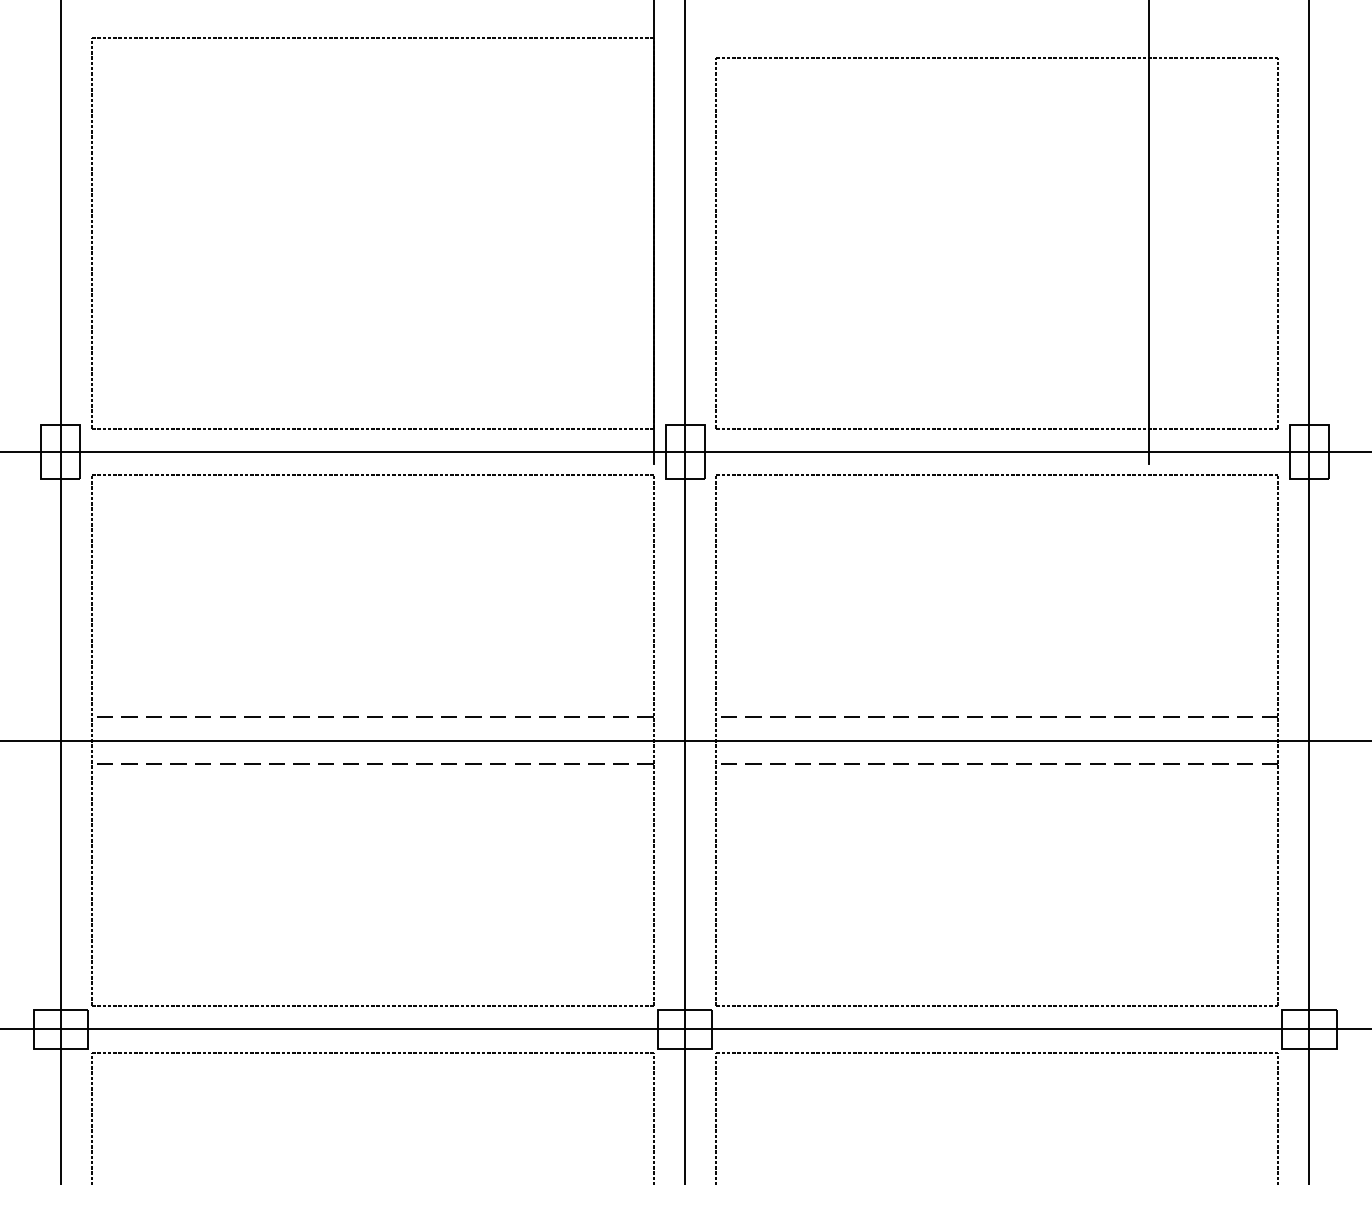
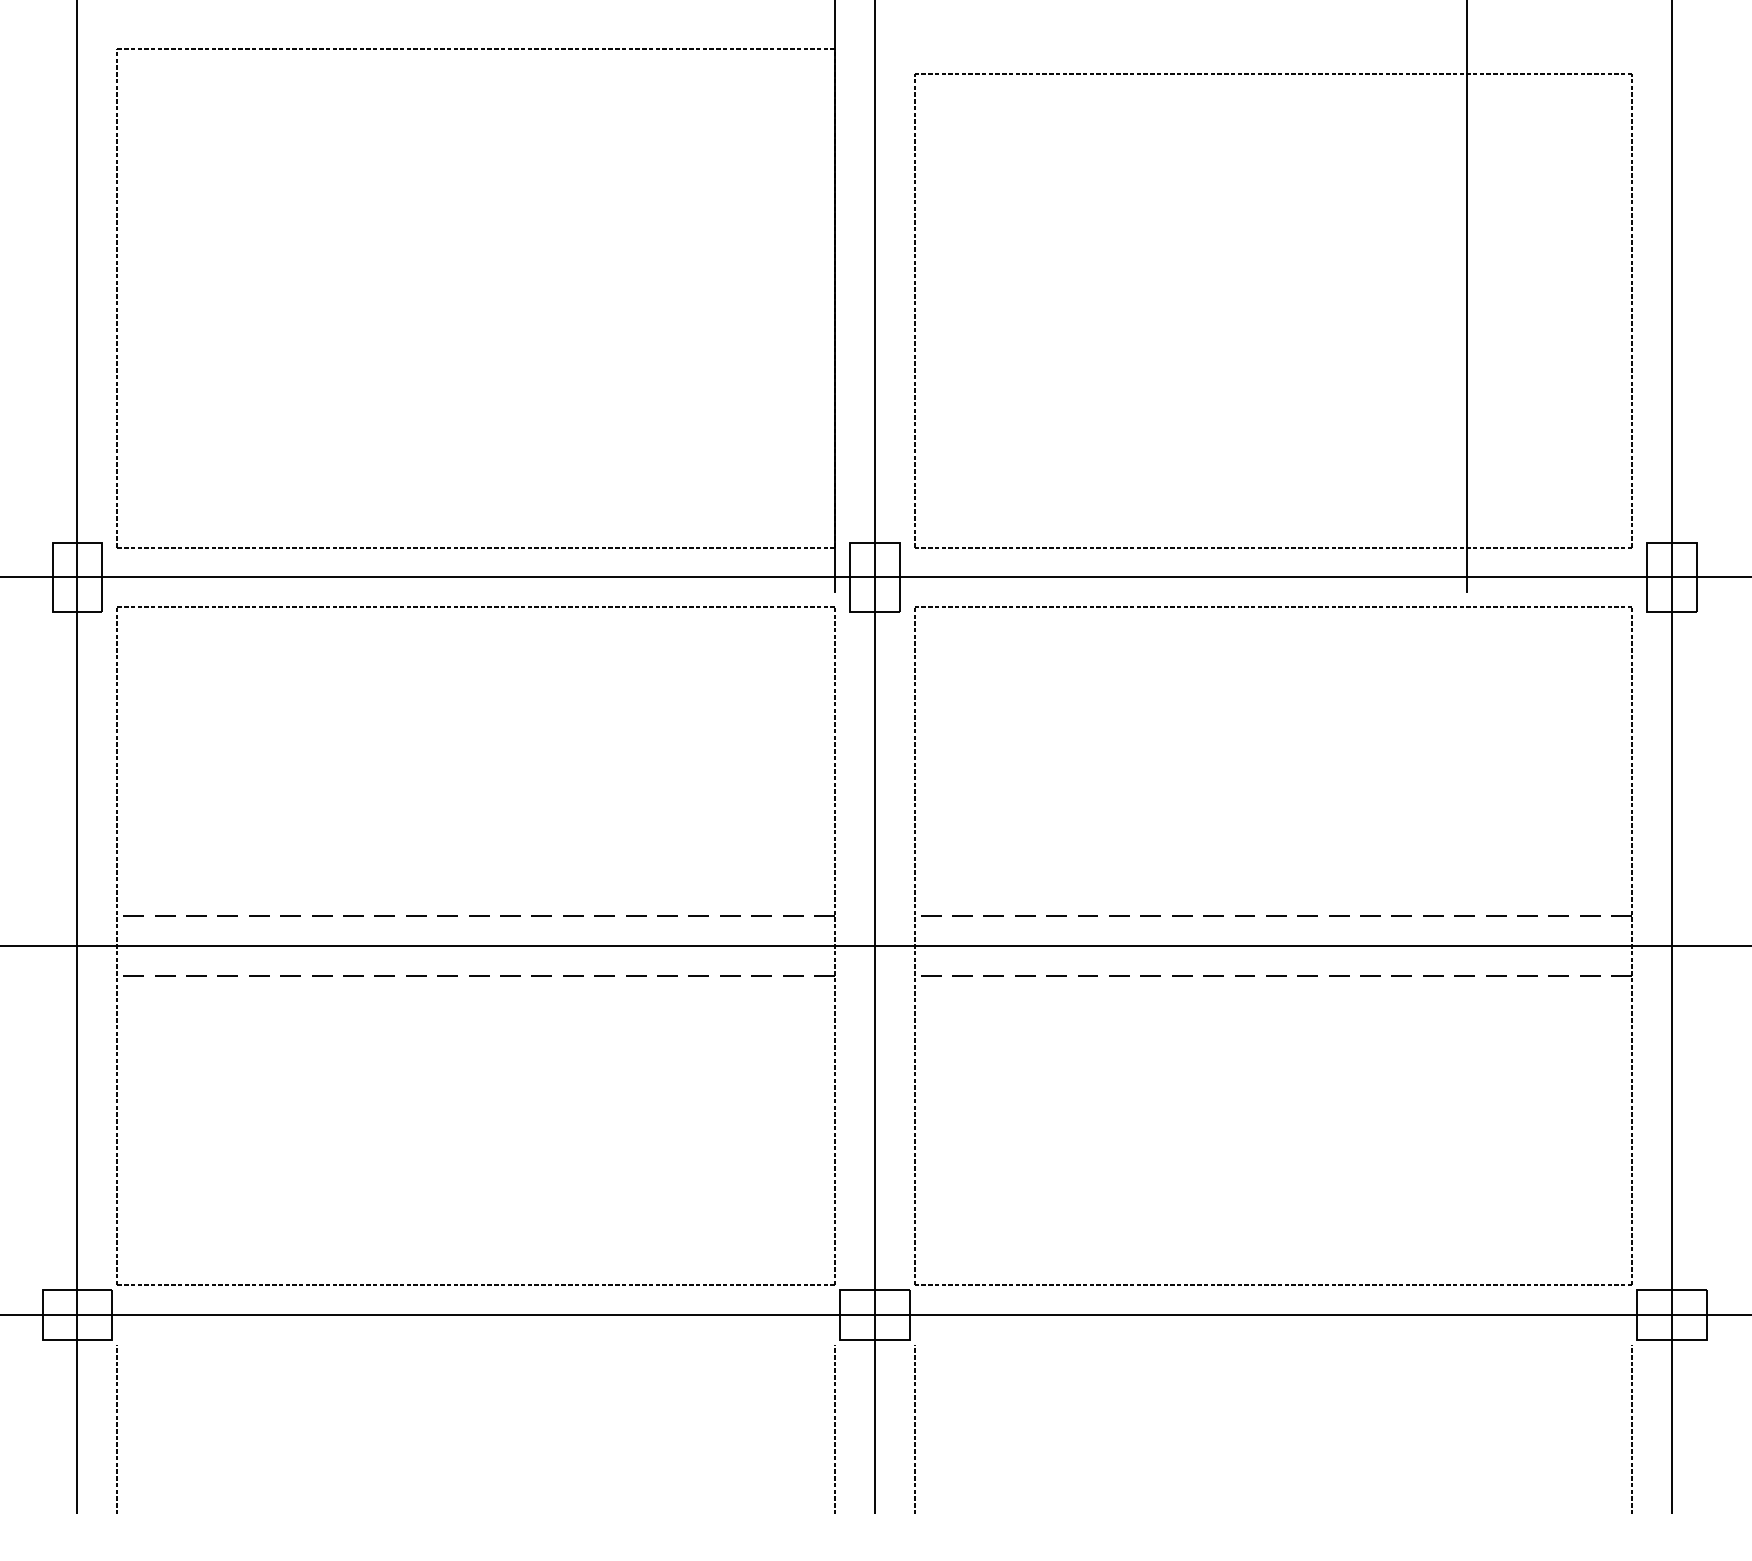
line: (372, 1052) -> (475, 1344), removed
line: (997, 1052) -> (1273, 1344), removed

